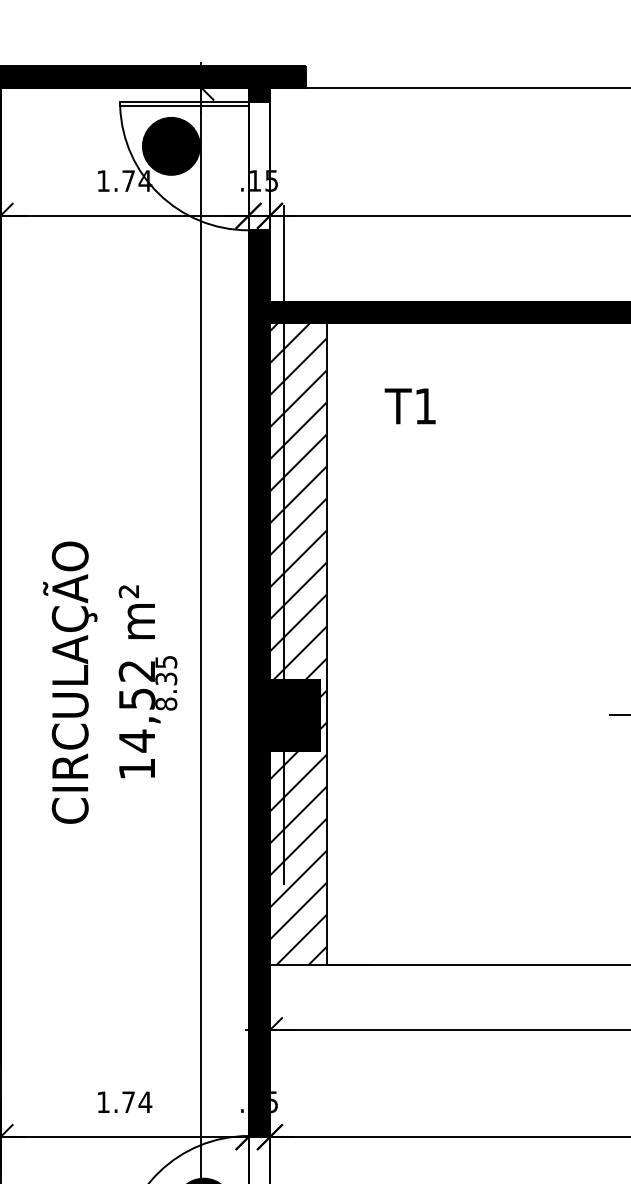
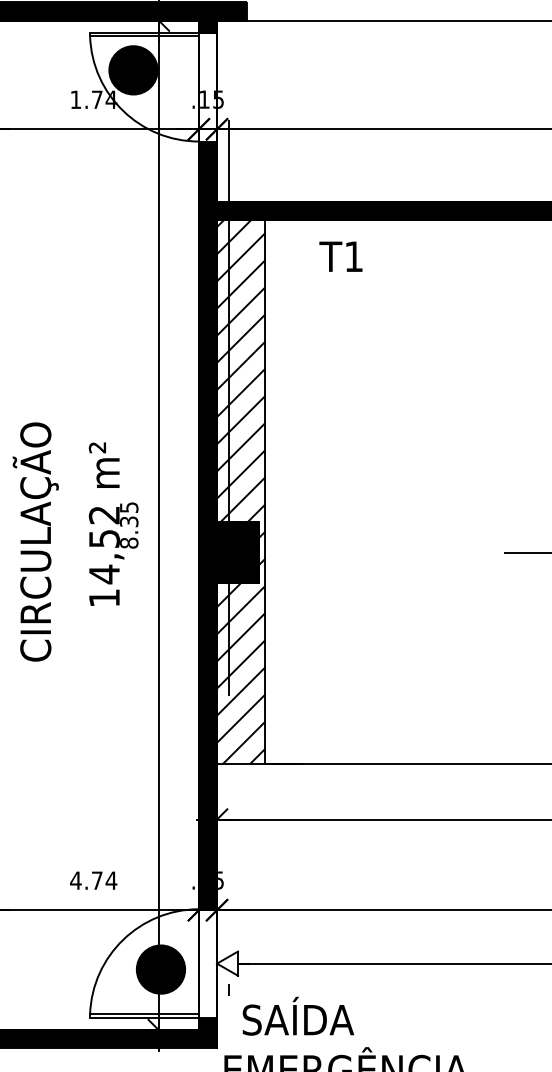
text: (409, 406) -> (340, 256), moved
text: (69, 682) -> (35, 541), moved
text: (102, 1102) -> (75, 880), 1.74 -> 4.74

